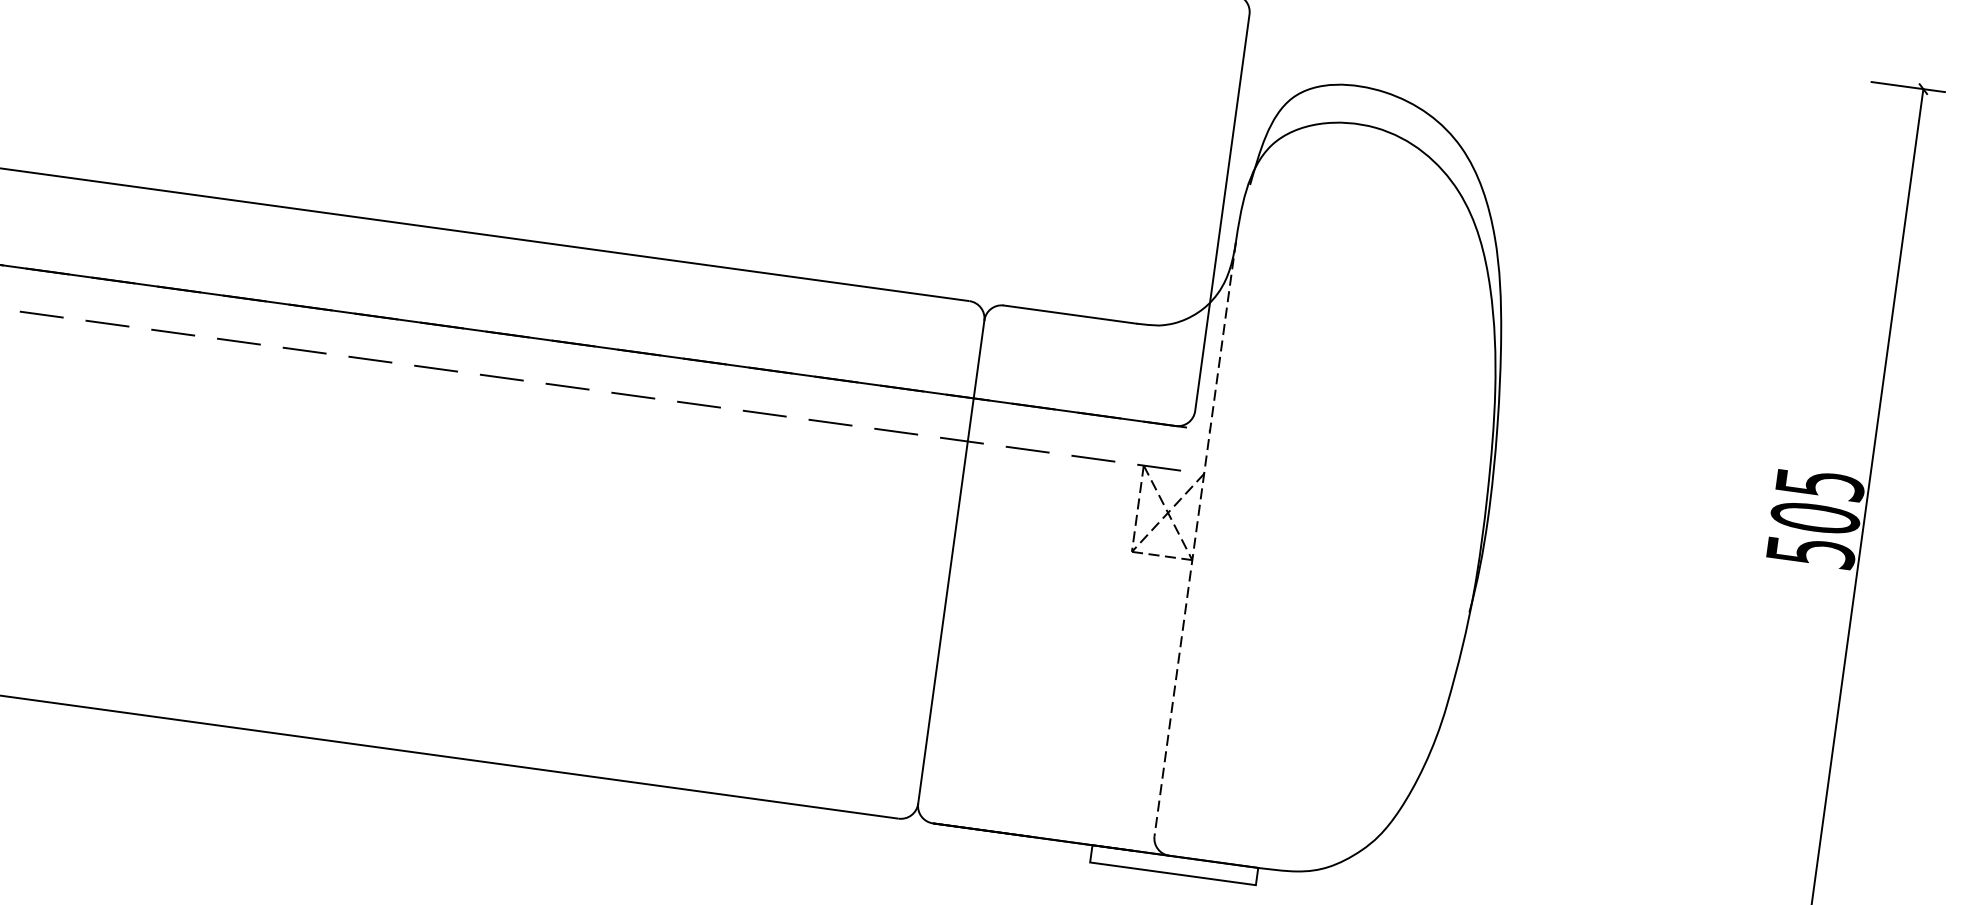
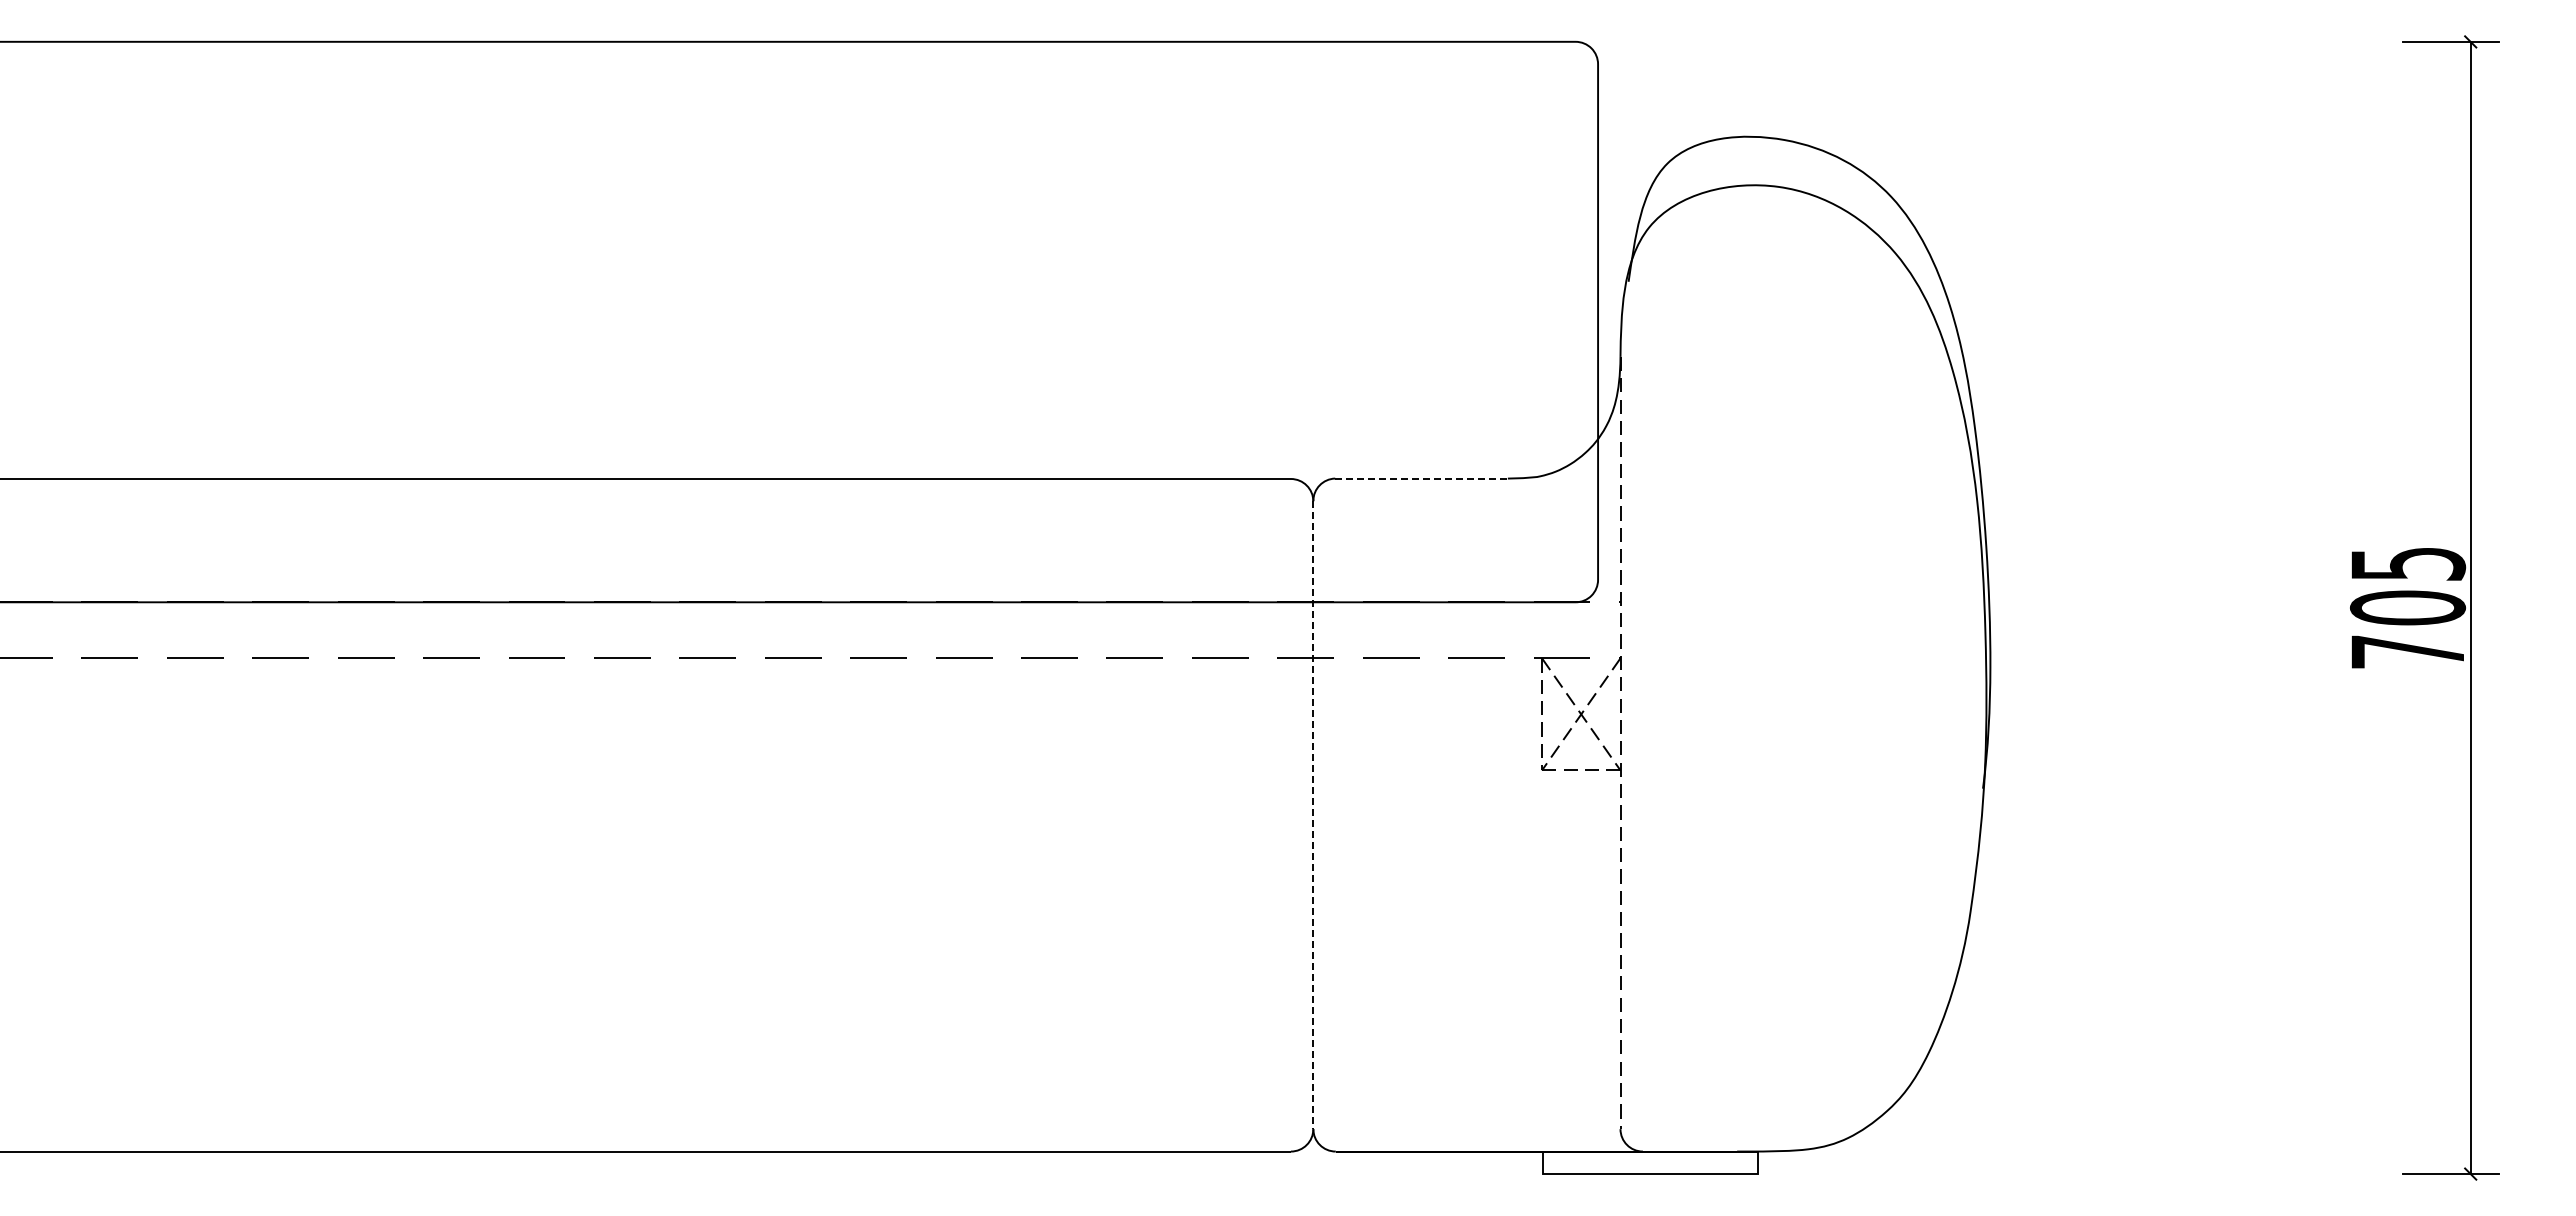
line: (1070, 314) -> (1422, 478), solid -> dashed
text: (1811, 551) -> (2408, 651), 505 -> 705
line: (951, 562) -> (1313, 815), solid -> dashed

